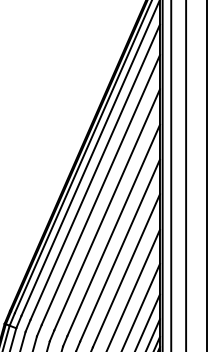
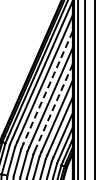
line: (108, 209) -> (48, 87), solid -> dashed
line: (120, 249) -> (54, 106), solid -> dashed

